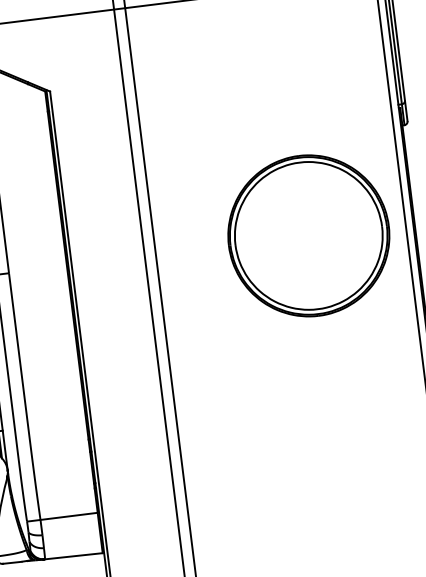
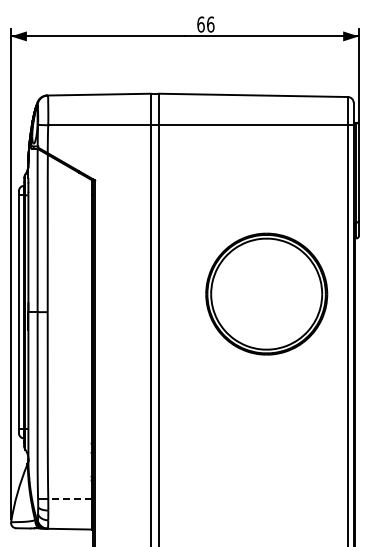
part: (308, 235) -> (266, 293), moved
line: (68, 515) -> (69, 498), solid -> dashed

